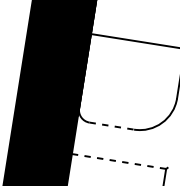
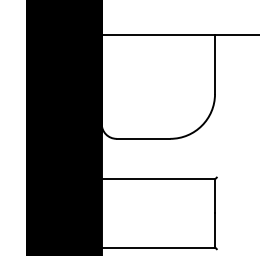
line: (111, 125) -> (143, 138), dashed -> solid
line: (118, 161) -> (158, 179), dashed -> solid

